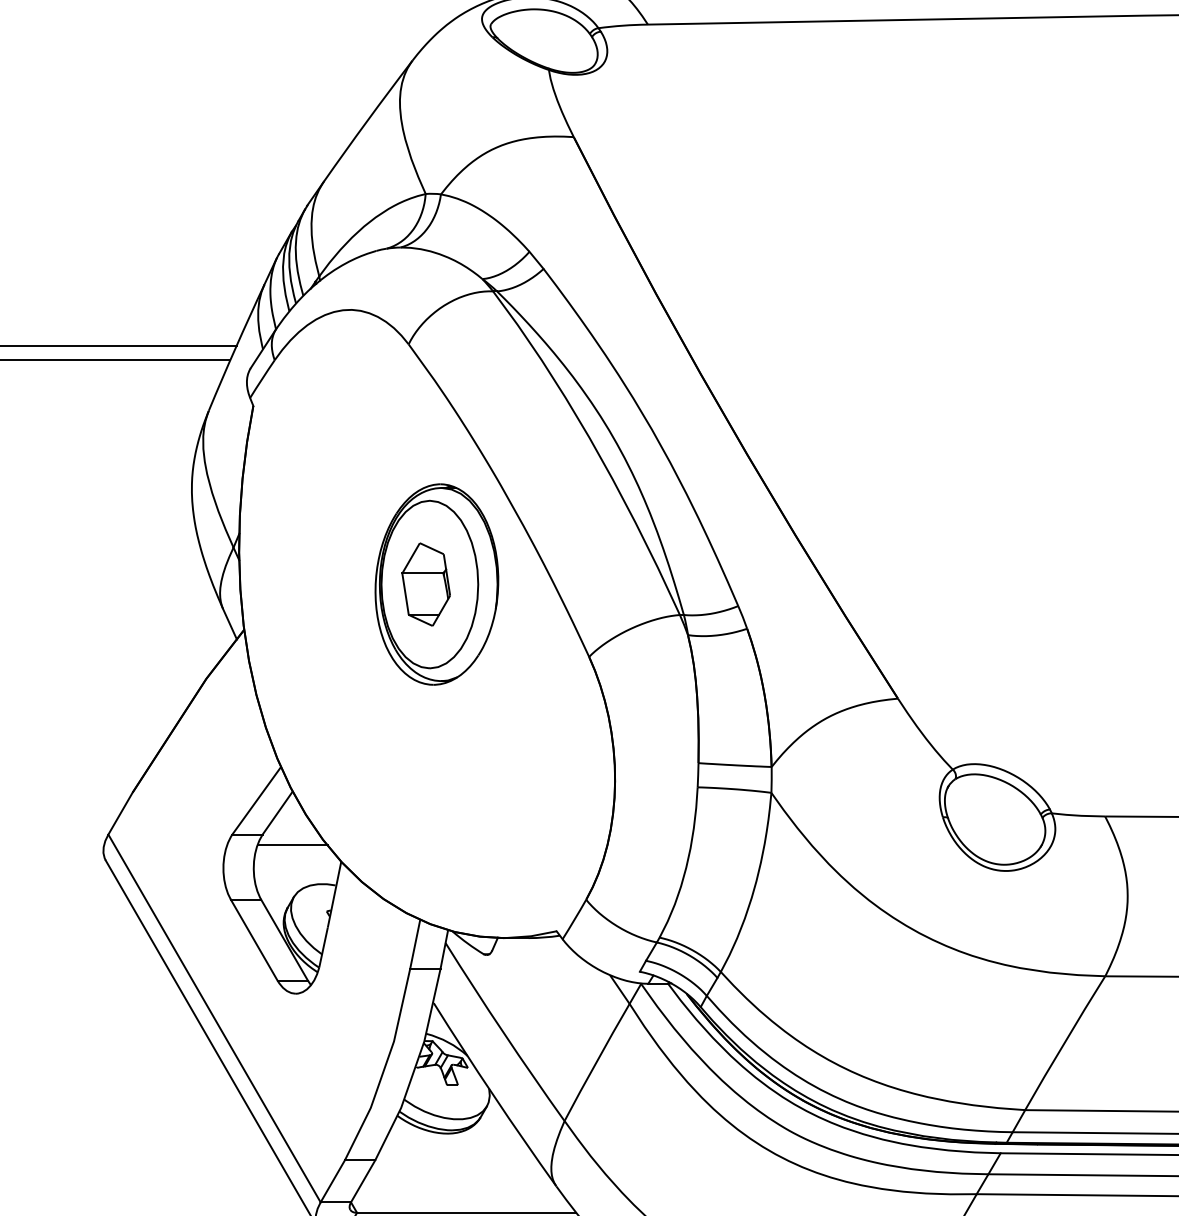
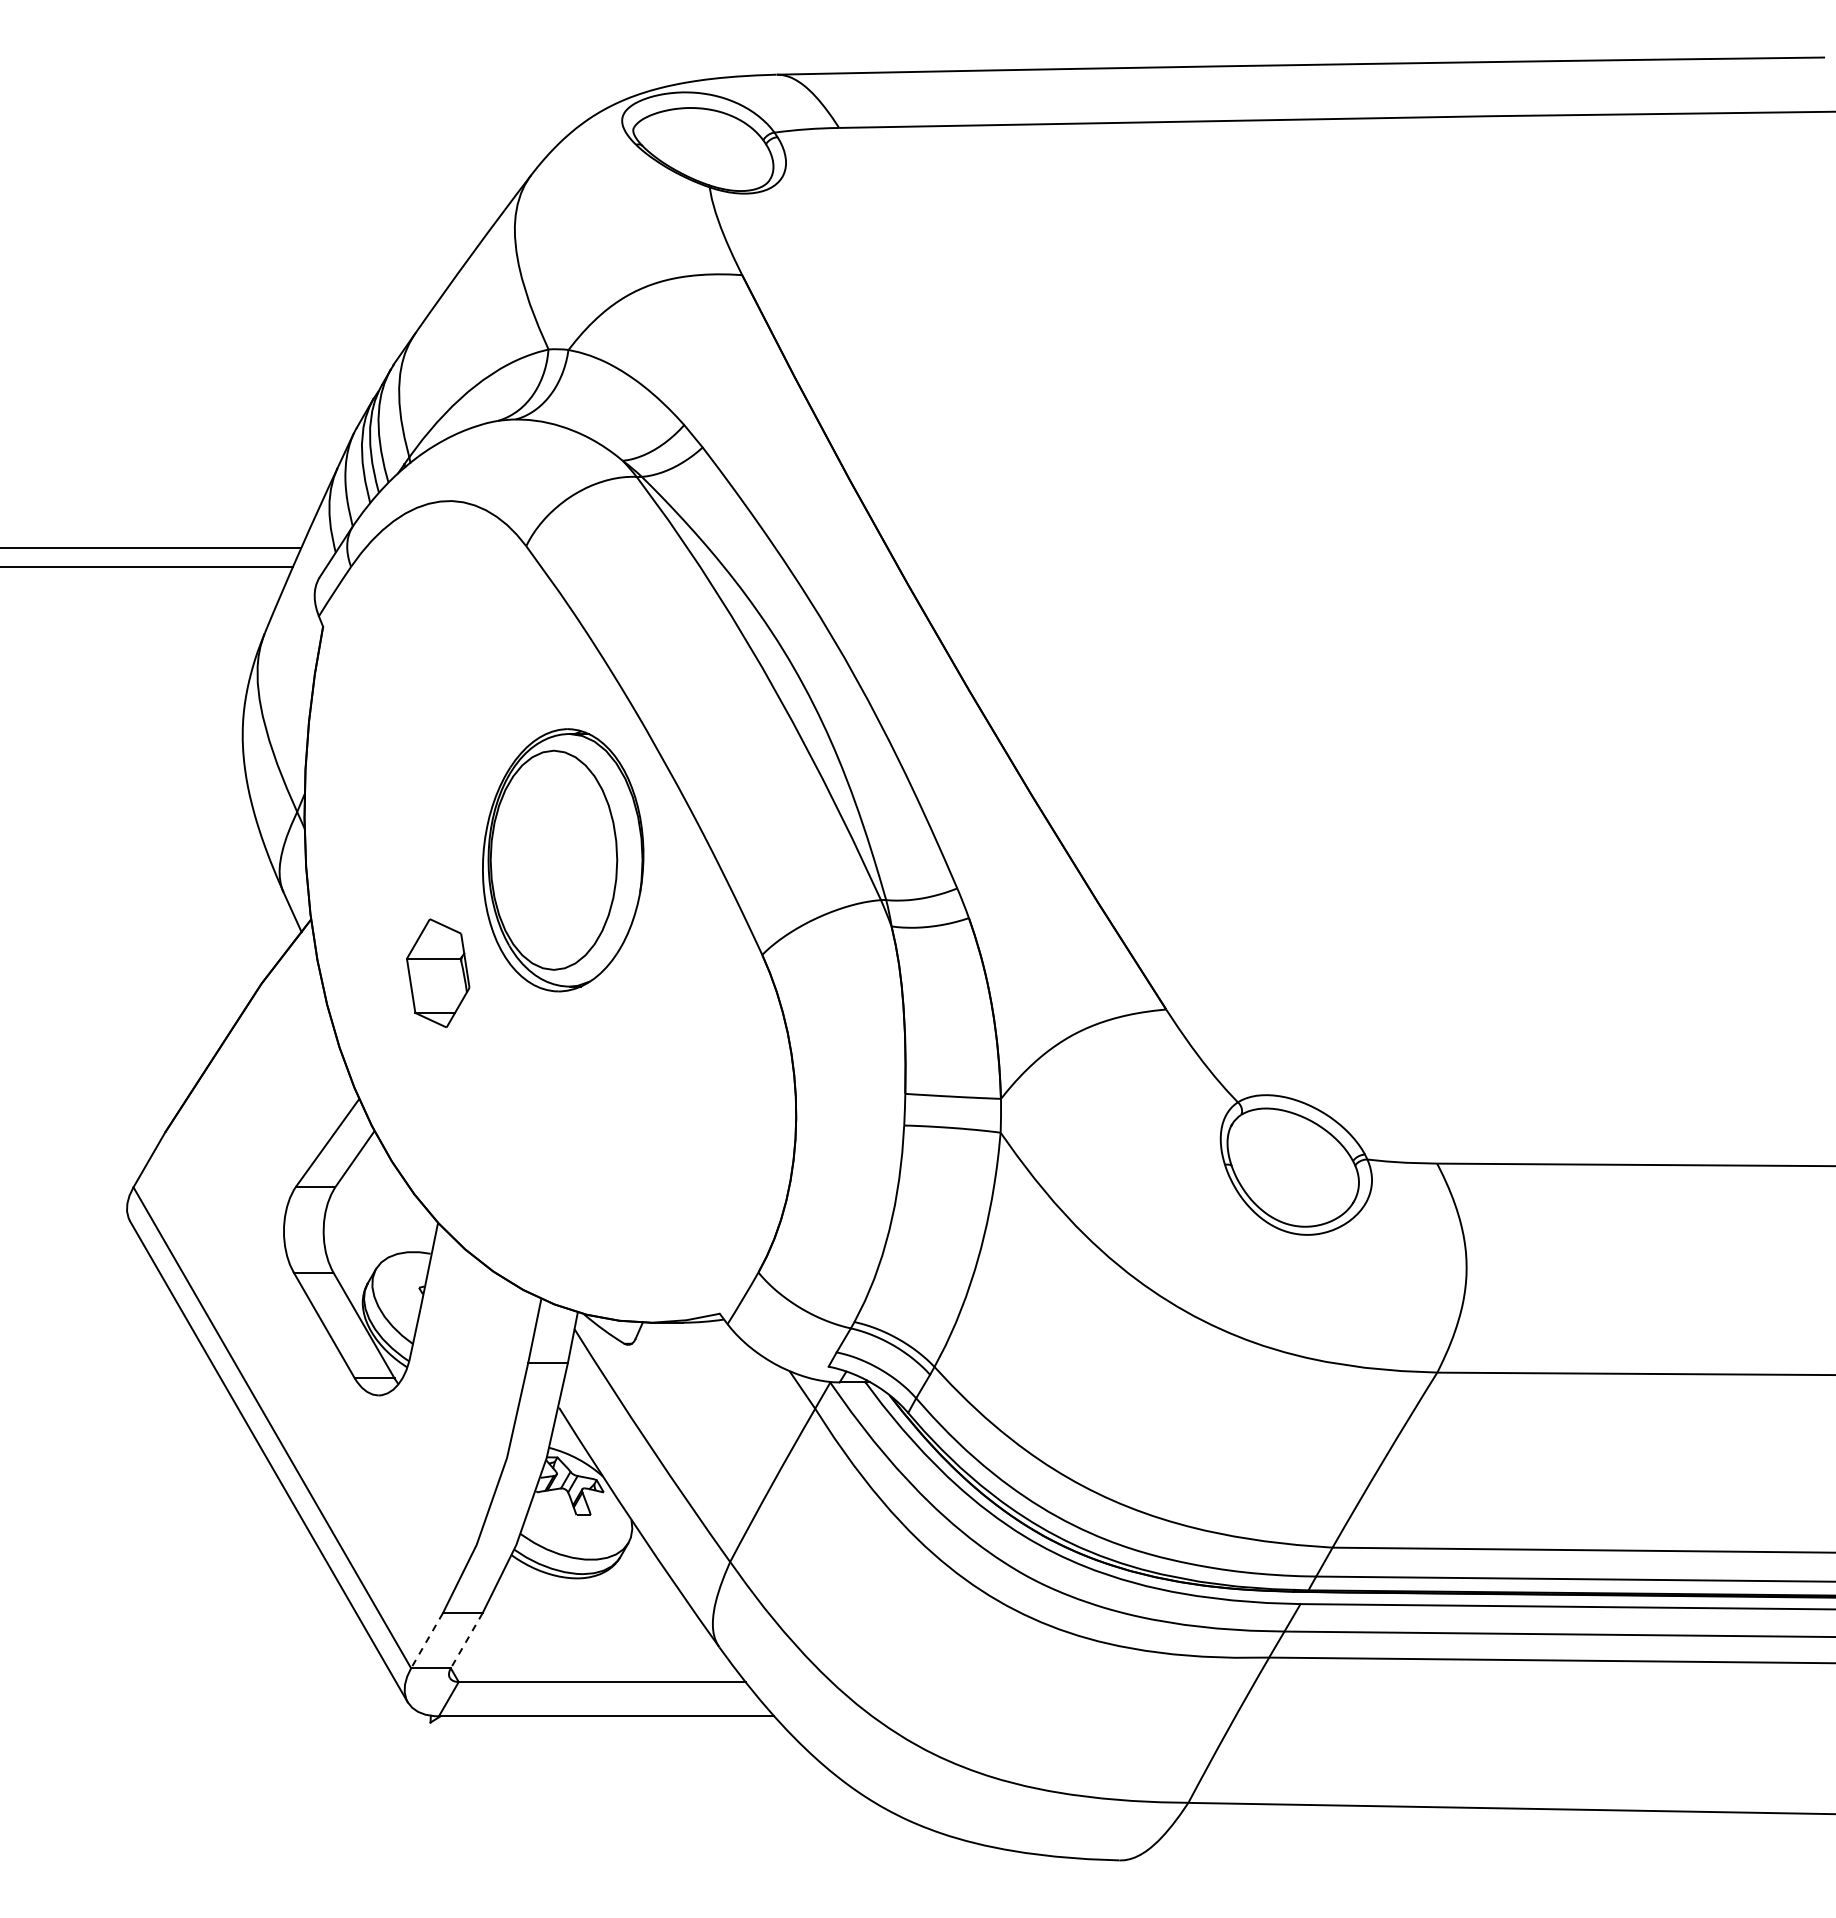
part: (426, 583) -> (438, 972), moved
line: (292, 845) -> (374, 1201), removed
line: (333, 1181) -> (427, 1640), solid -> dashed
line: (362, 1181) -> (466, 1640), solid -> dashed

